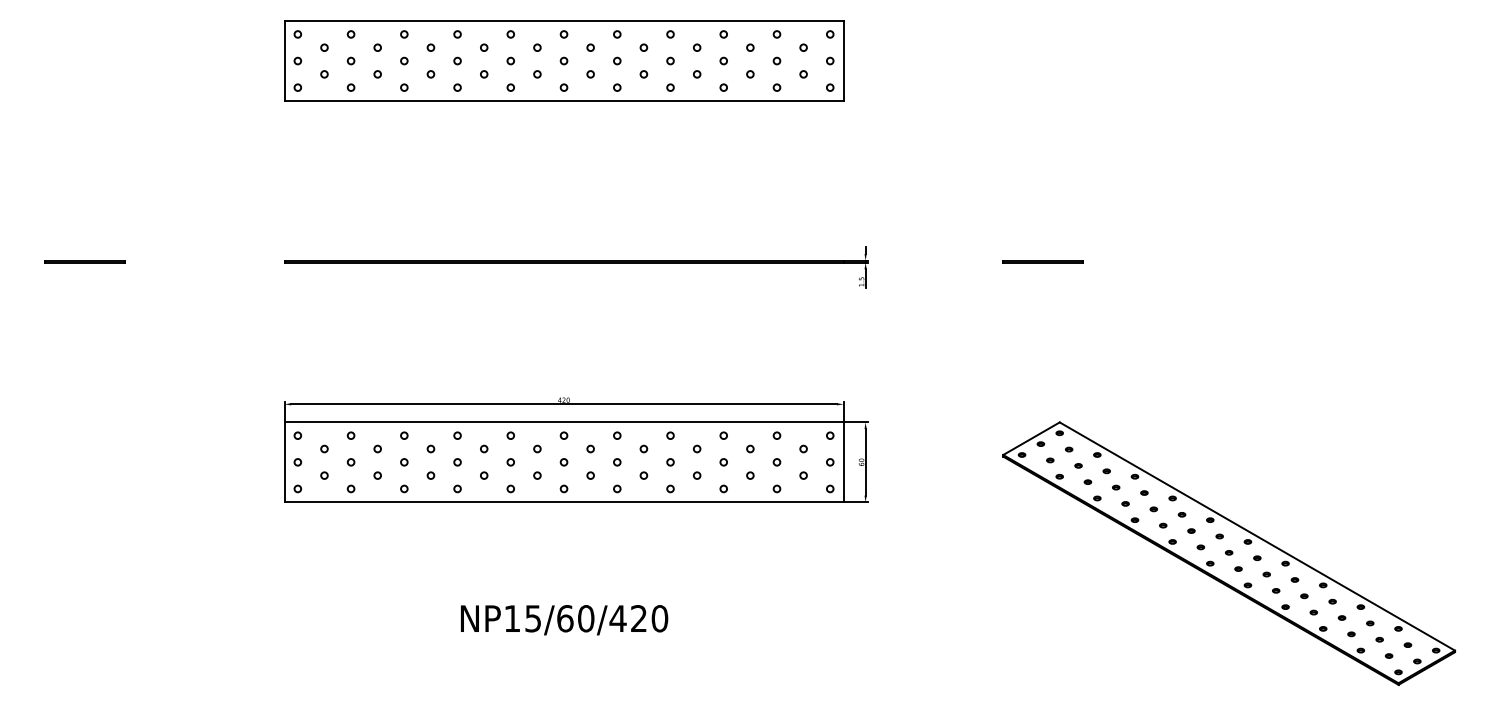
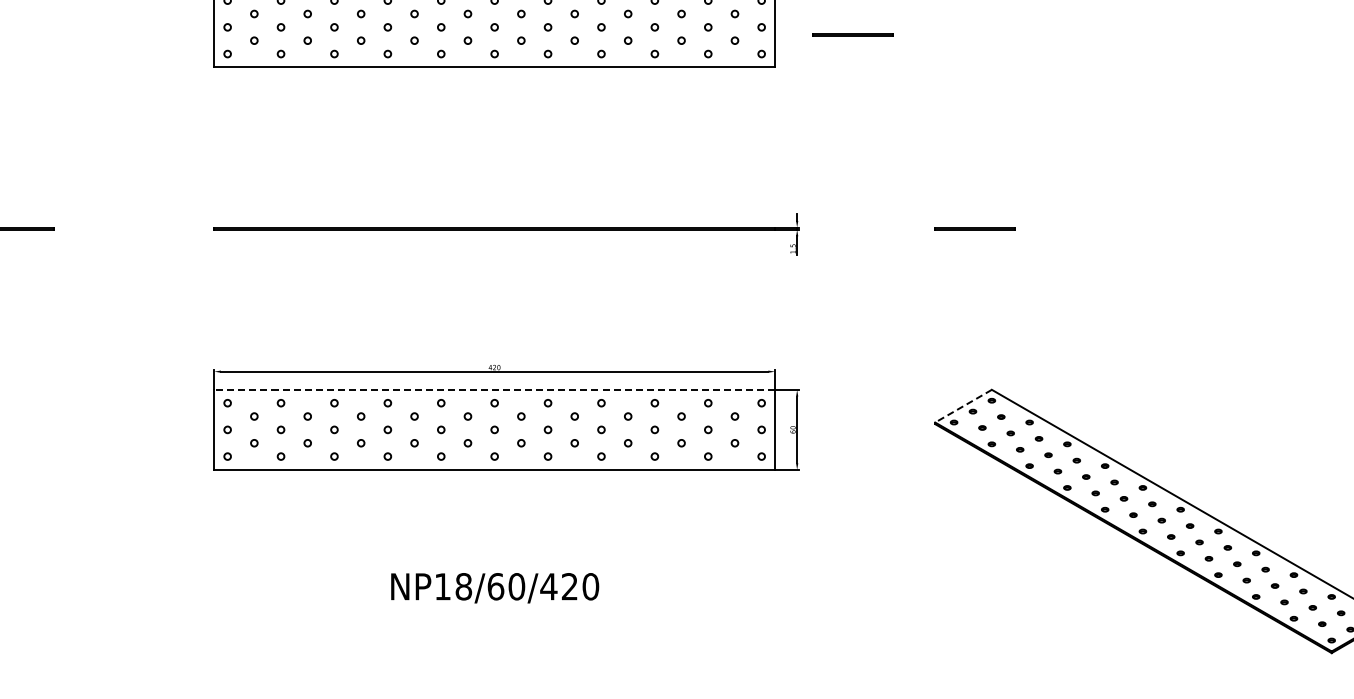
line: (920, 68) -> (852, 34), added
line: (563, 422) -> (494, 389), solid -> dashed
line: (1031, 438) -> (963, 405), solid -> dashed
text: (533, 618) -> (464, 586), NP15/60/420 -> NP18/60/420

